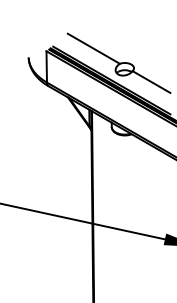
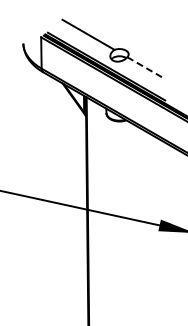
line: (151, 82) -> (146, 68), solid -> dashed

